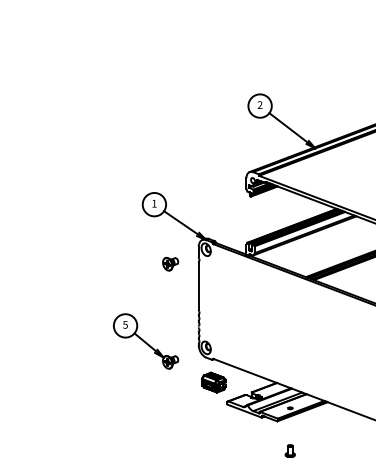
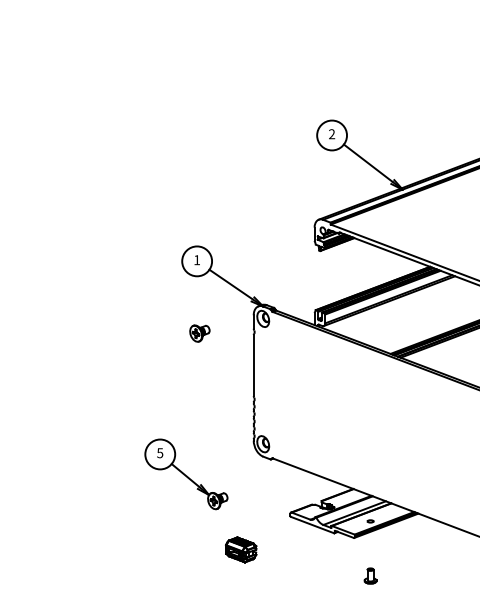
part: (170, 263) -> (199, 332), moved
part: (146, 341) -> (187, 474), moved
part: (213, 382) -> (240, 549), moved

